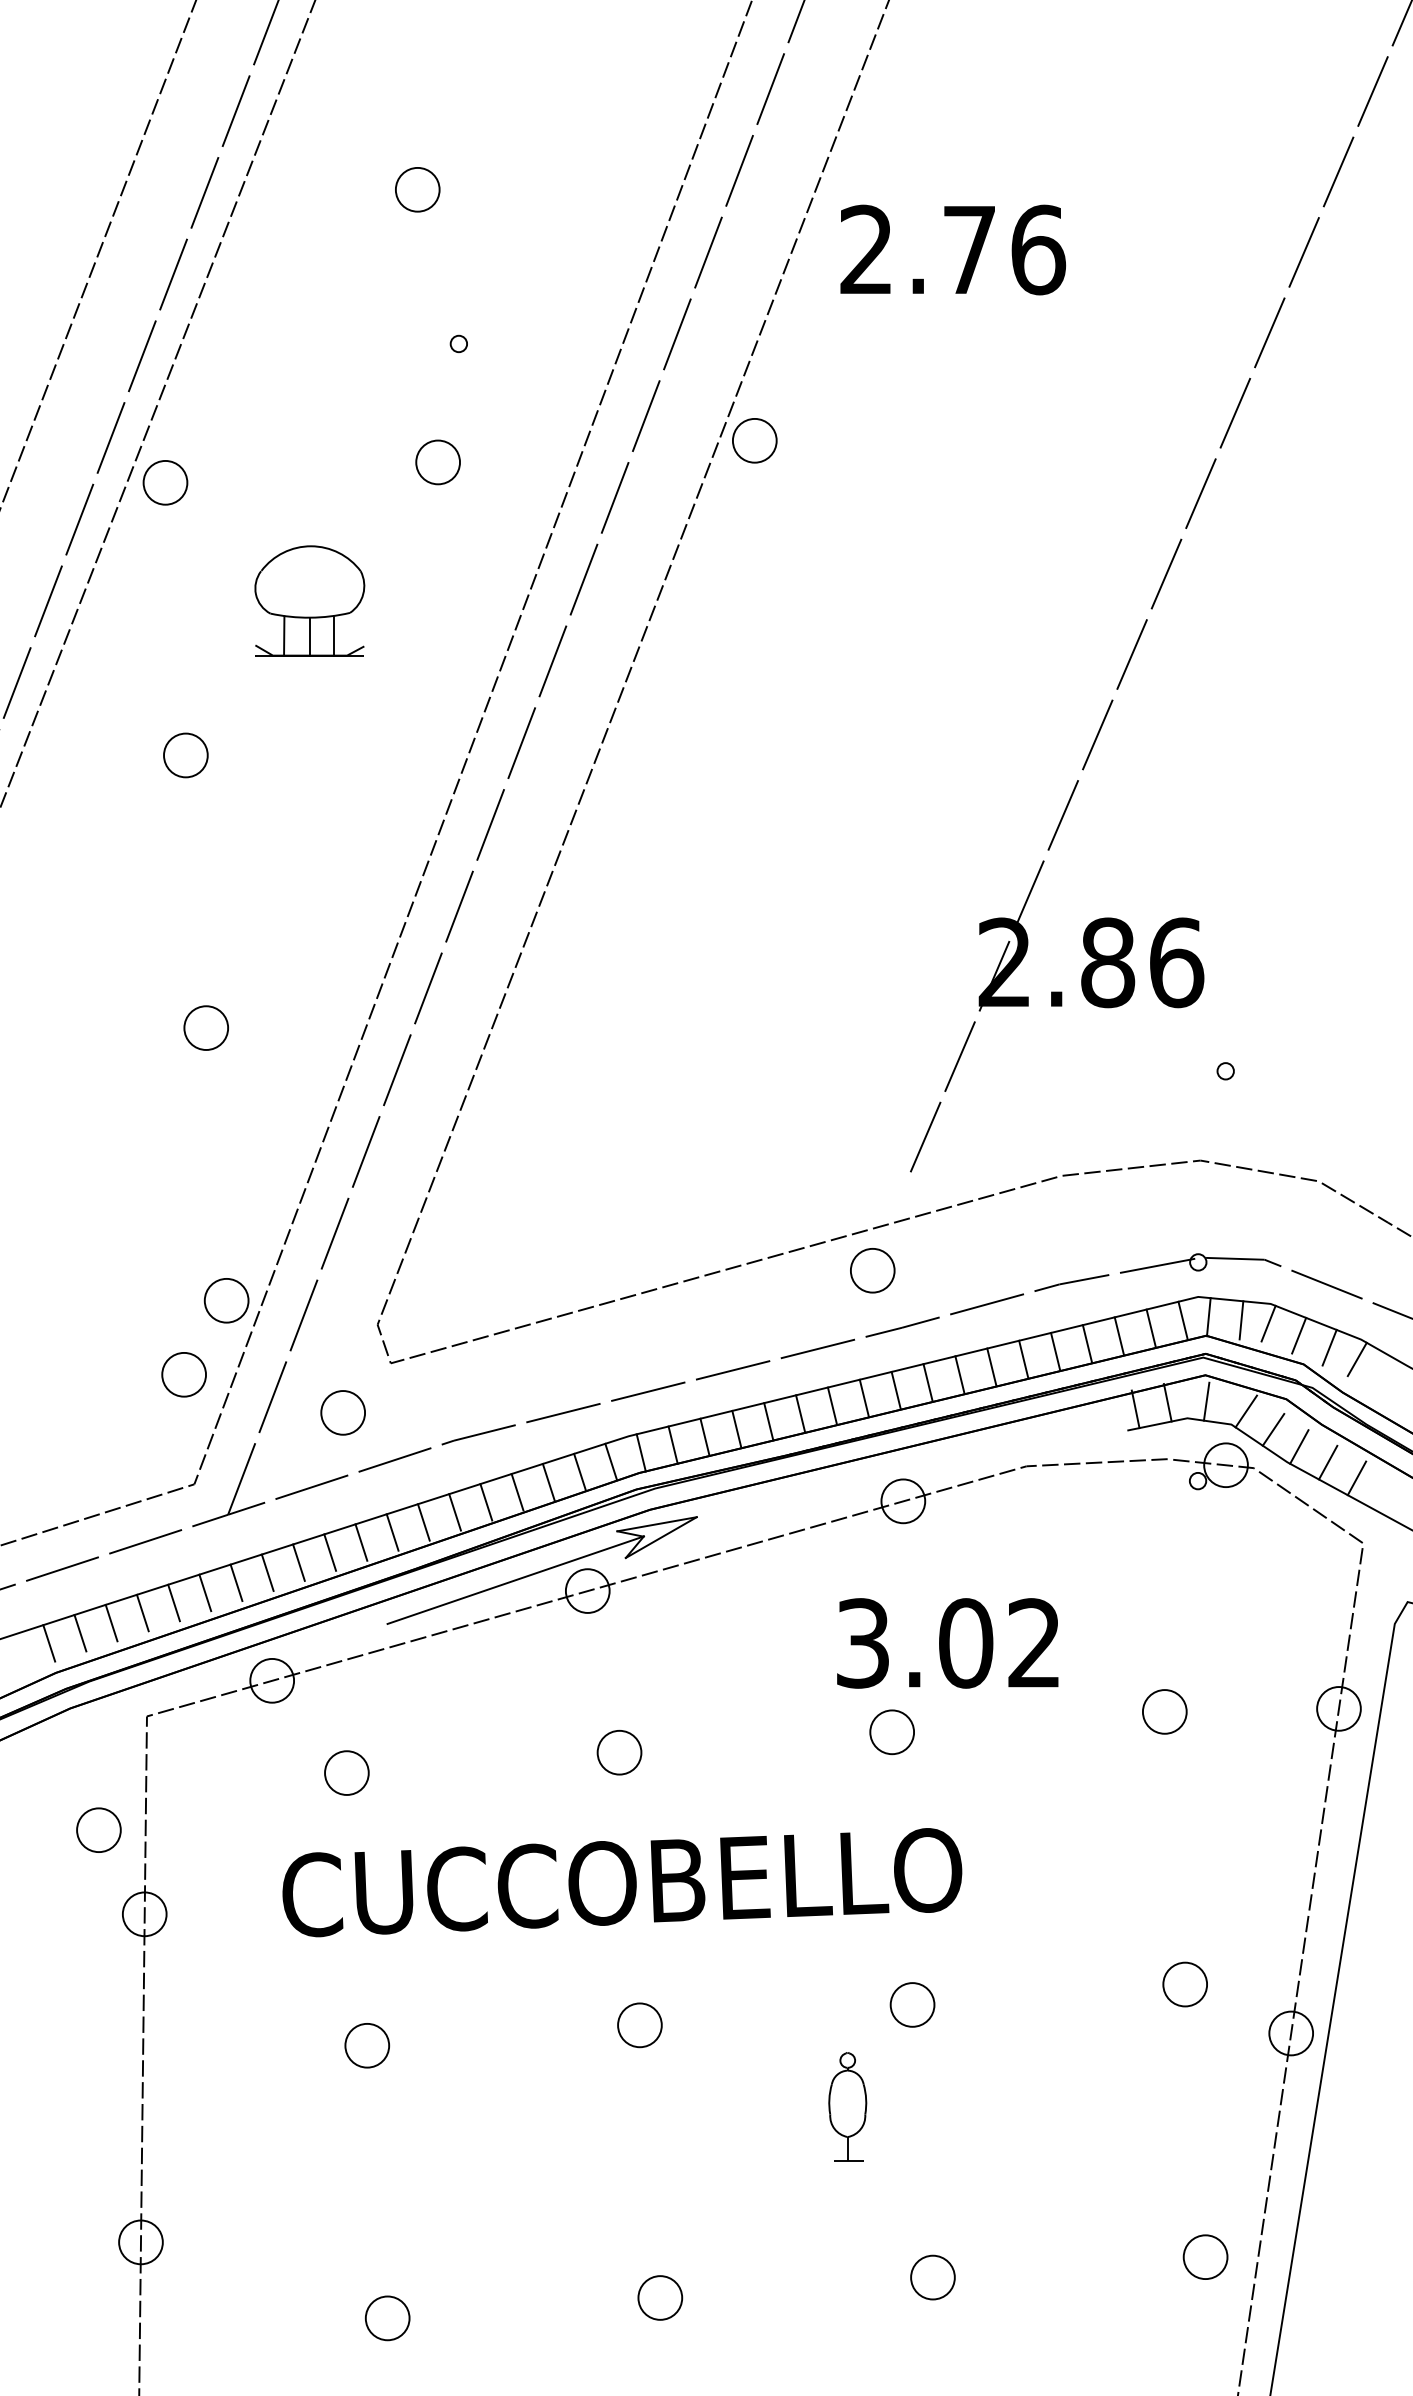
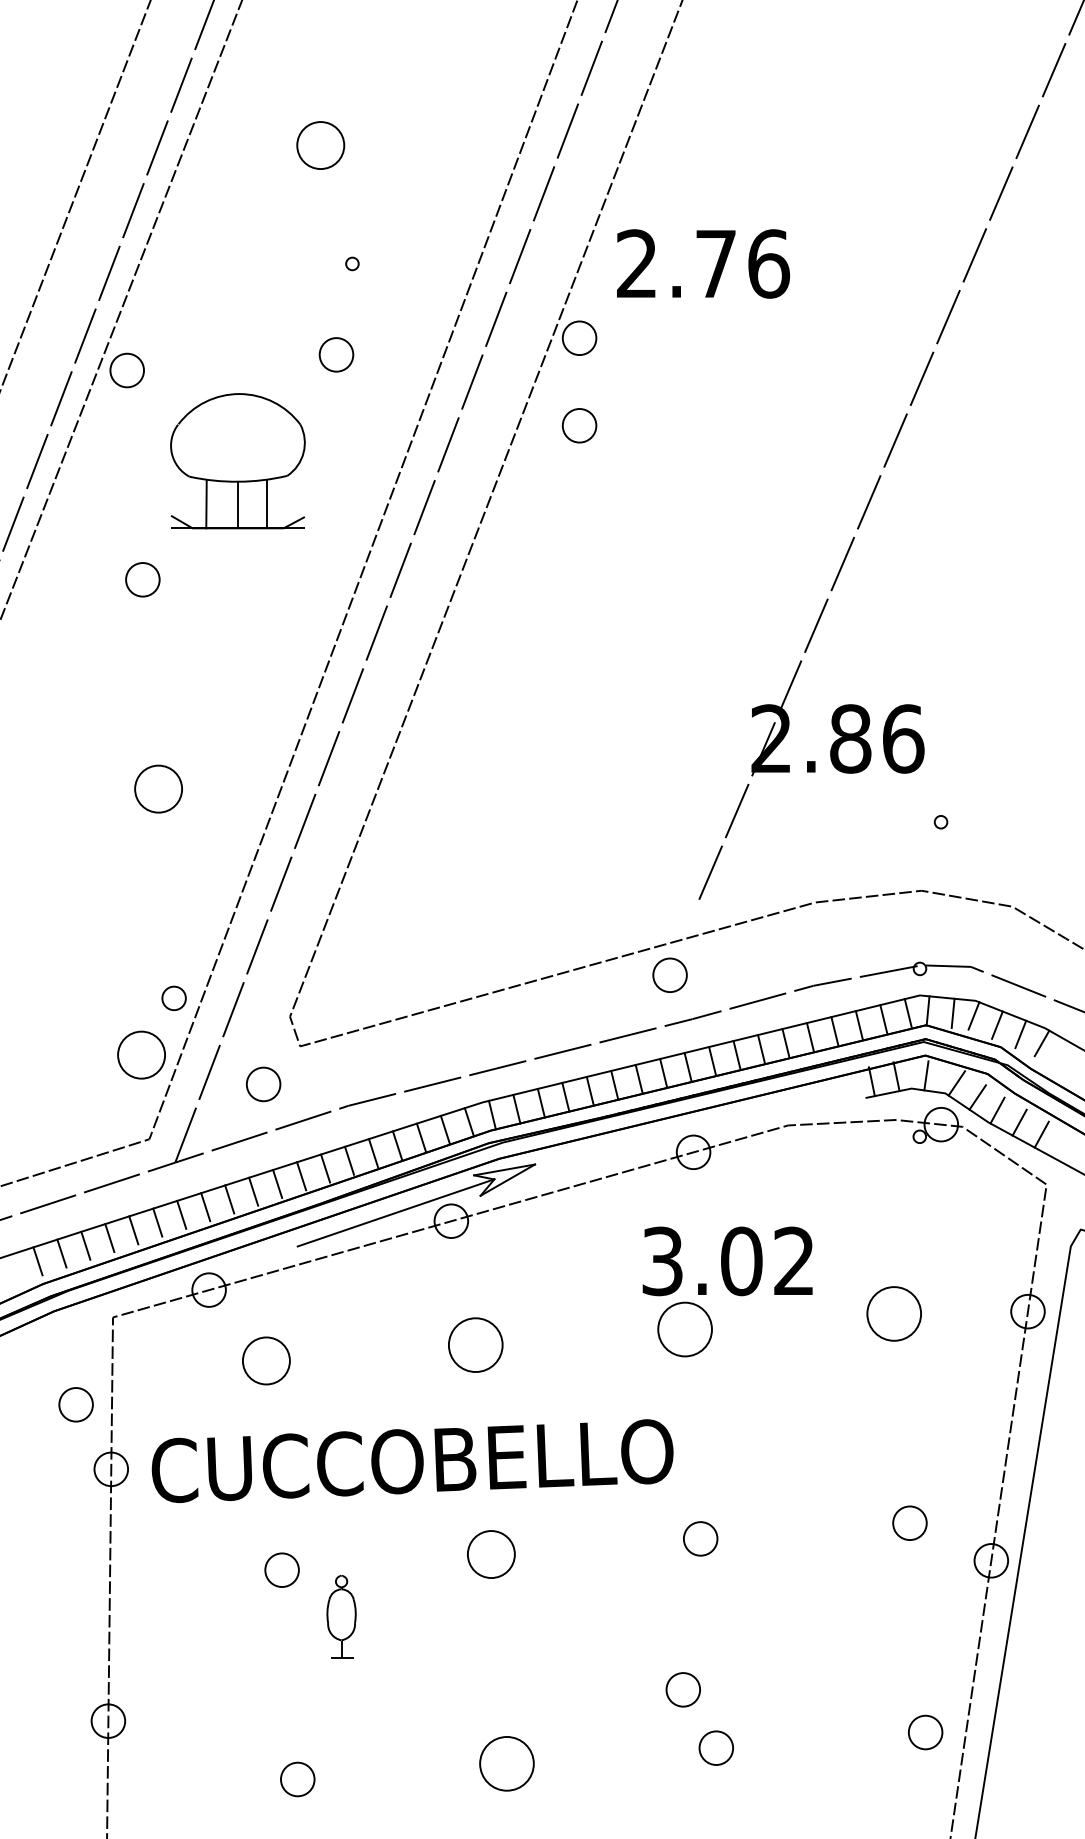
part: (417, 189) -> (320, 145), size x1.4
text: (953, 249) -> (703, 263), moved
part: (754, 554) -> (579, 425), added
part: (309, 600) -> (237, 460), size x1.6
part: (205, 1027) -> (157, 788), size x1.4
part: (226, 1300) -> (174, 998), size x0.7
part: (183, 1374) -> (141, 1054), size x1.4
part: (1164, 1711) -> (894, 1313), size x1.6
part: (891, 1732) -> (684, 1329), size x1.6
part: (619, 1752) -> (475, 1345), size x1.6
part: (346, 1772) -> (266, 1360), size x1.4
text: (622, 1882) -> (412, 1461), moved
part: (639, 2025) -> (491, 1554), size x1.4
part: (847, 2106) -> (341, 1616), moved
part: (889, 2201) -> (682, 1689), added
part: (660, 2297) -> (507, 1763), size x1.6

